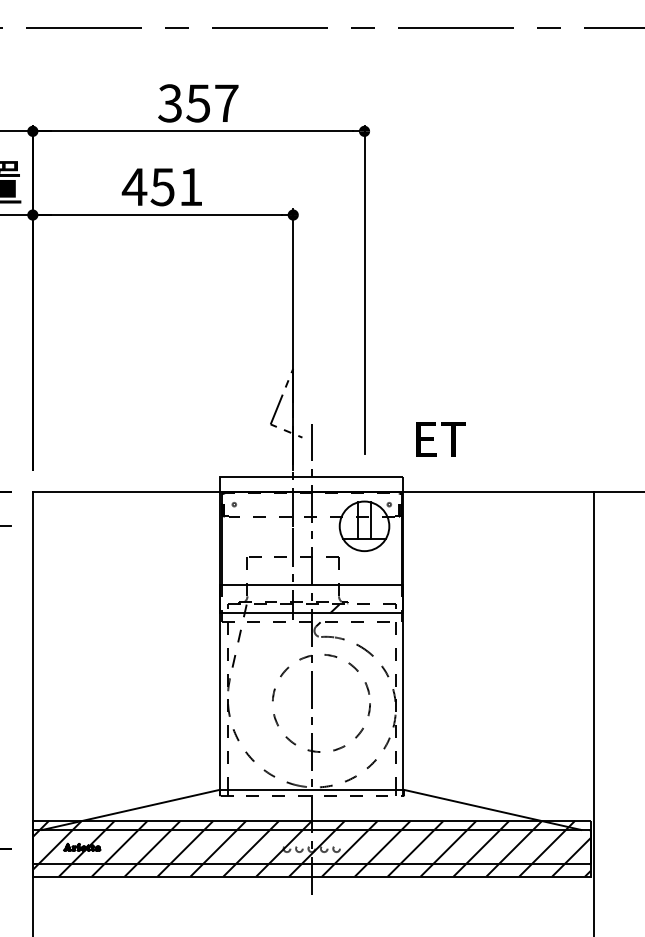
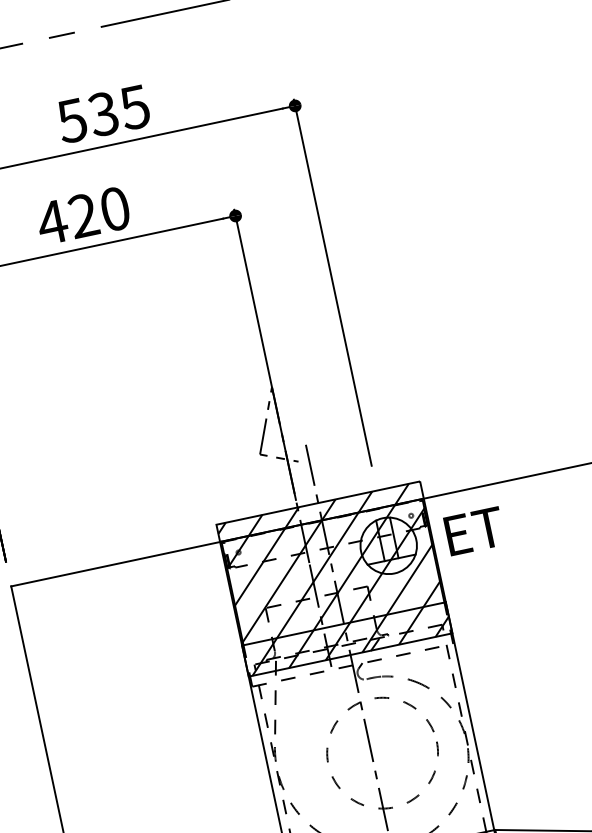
text: (198, 103) -> (103, 114), 357 -> 535
text: (176, 186) -> (98, 211), 451 -> 420
text: (440, 439) -> (474, 531), moved
hatch: (311, 544) -> (333, 578), added

